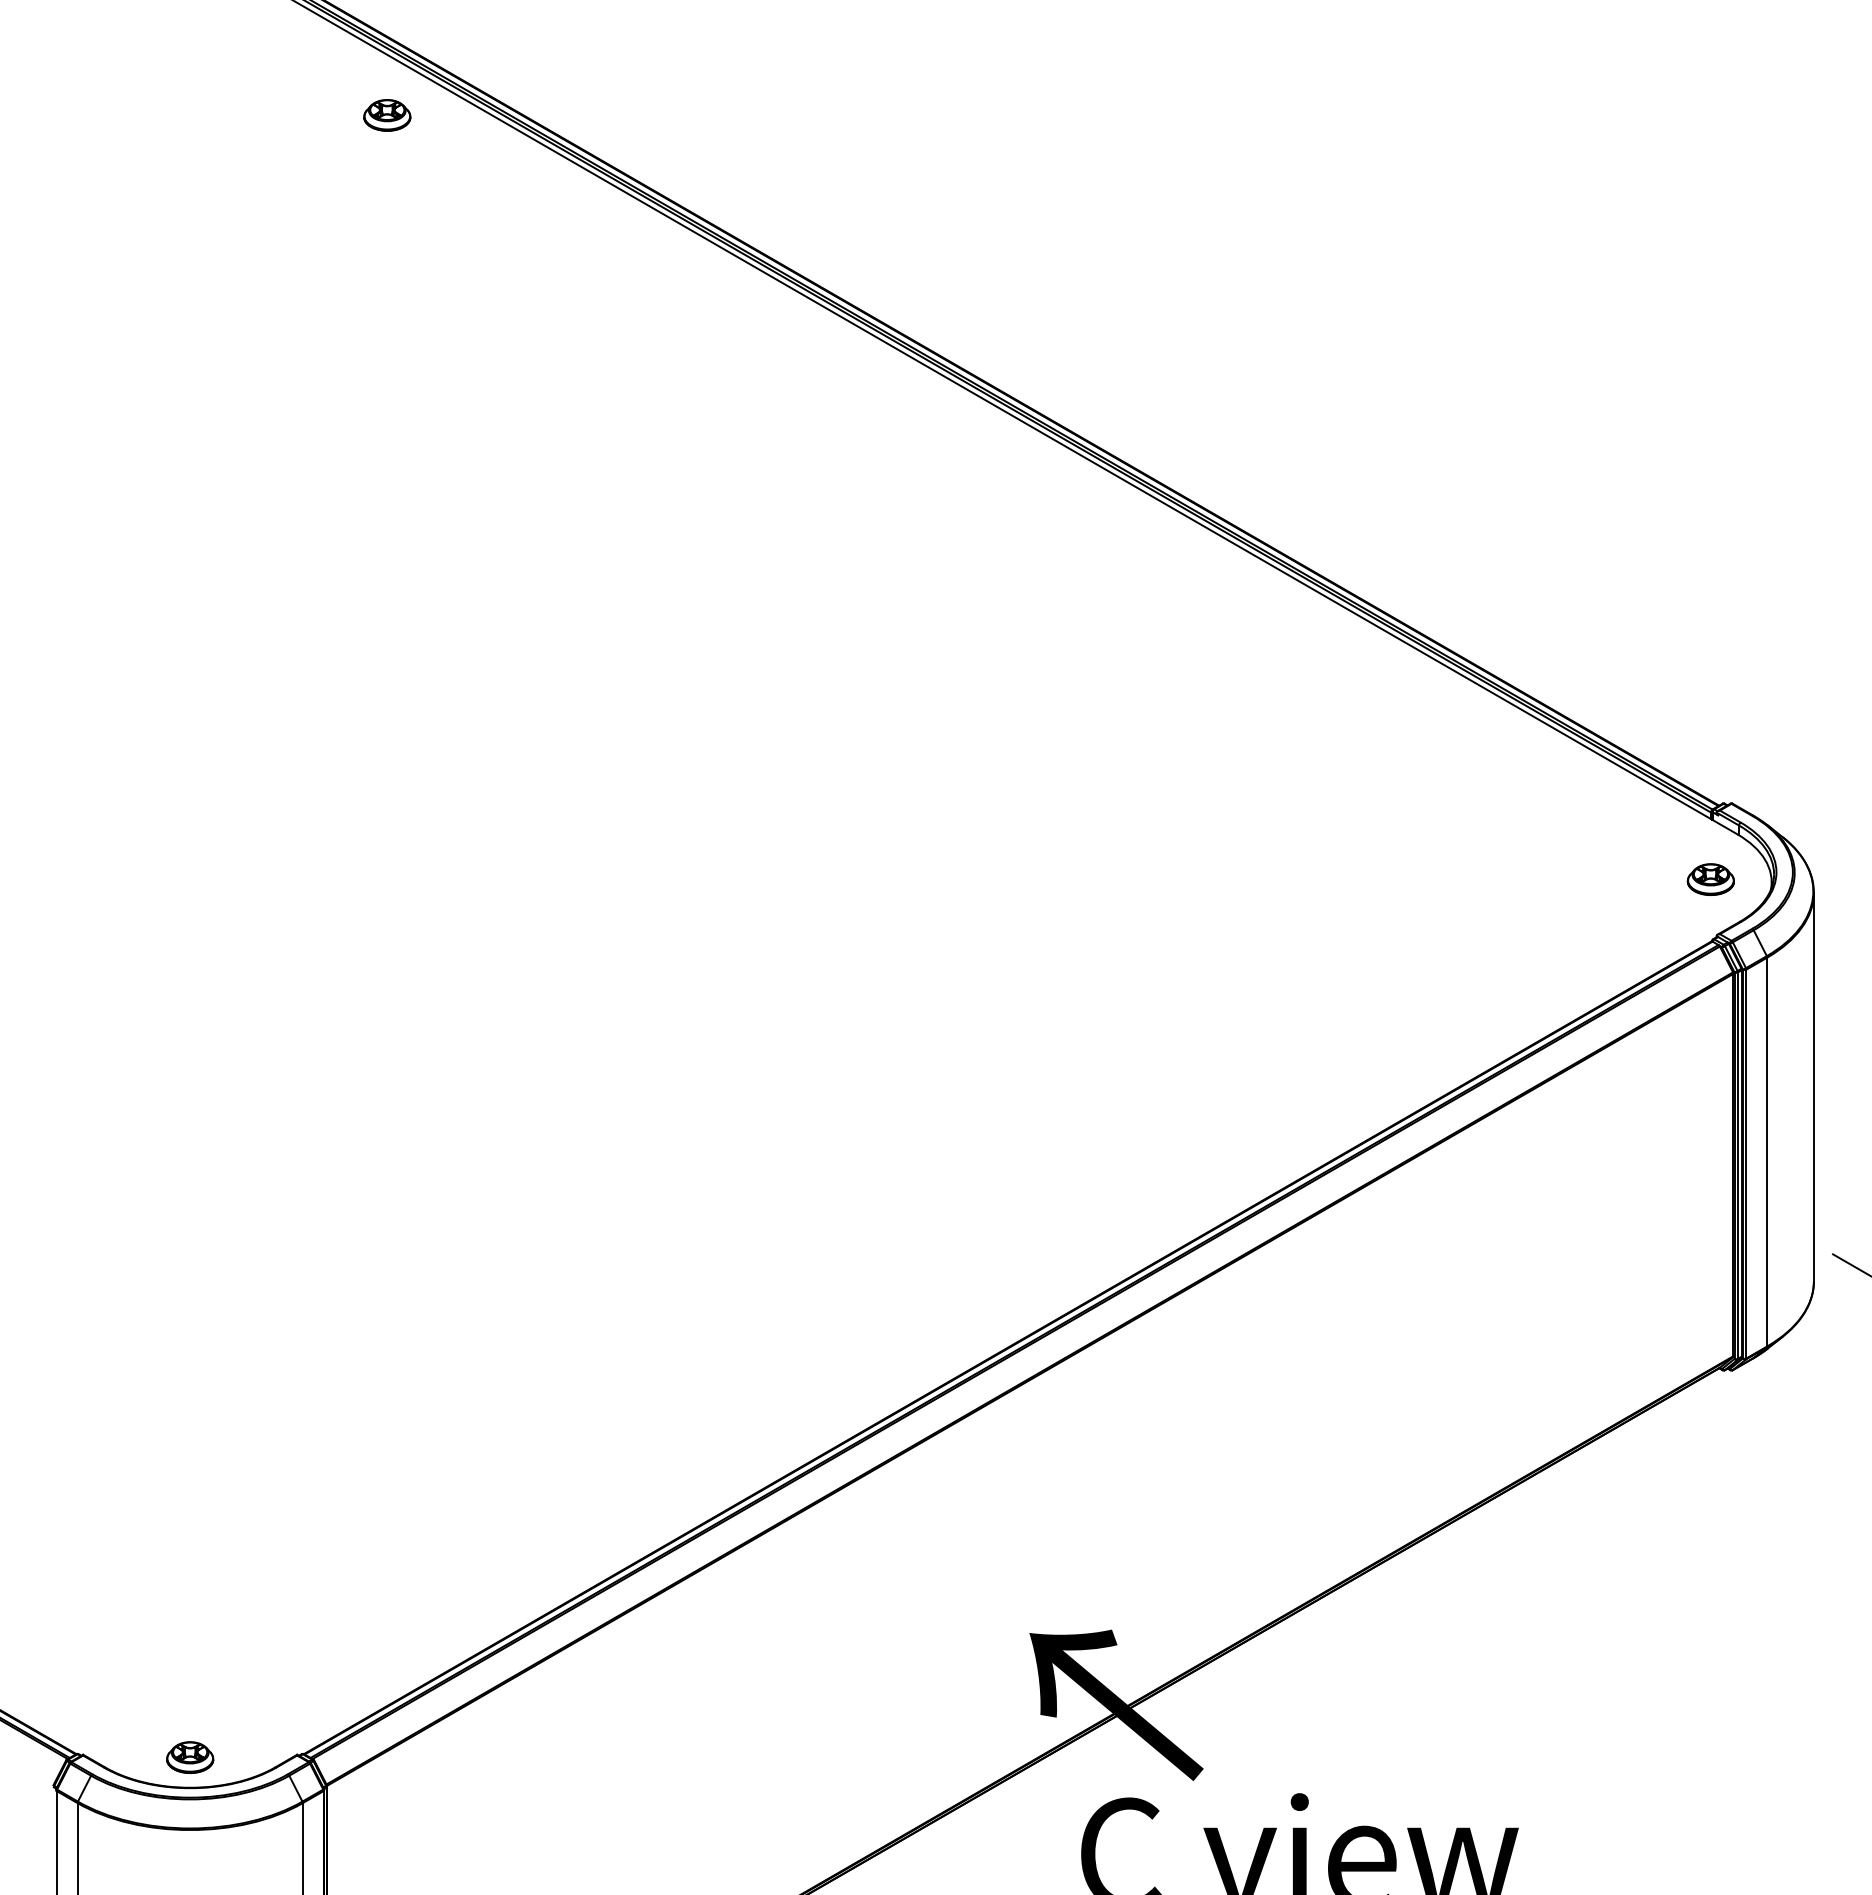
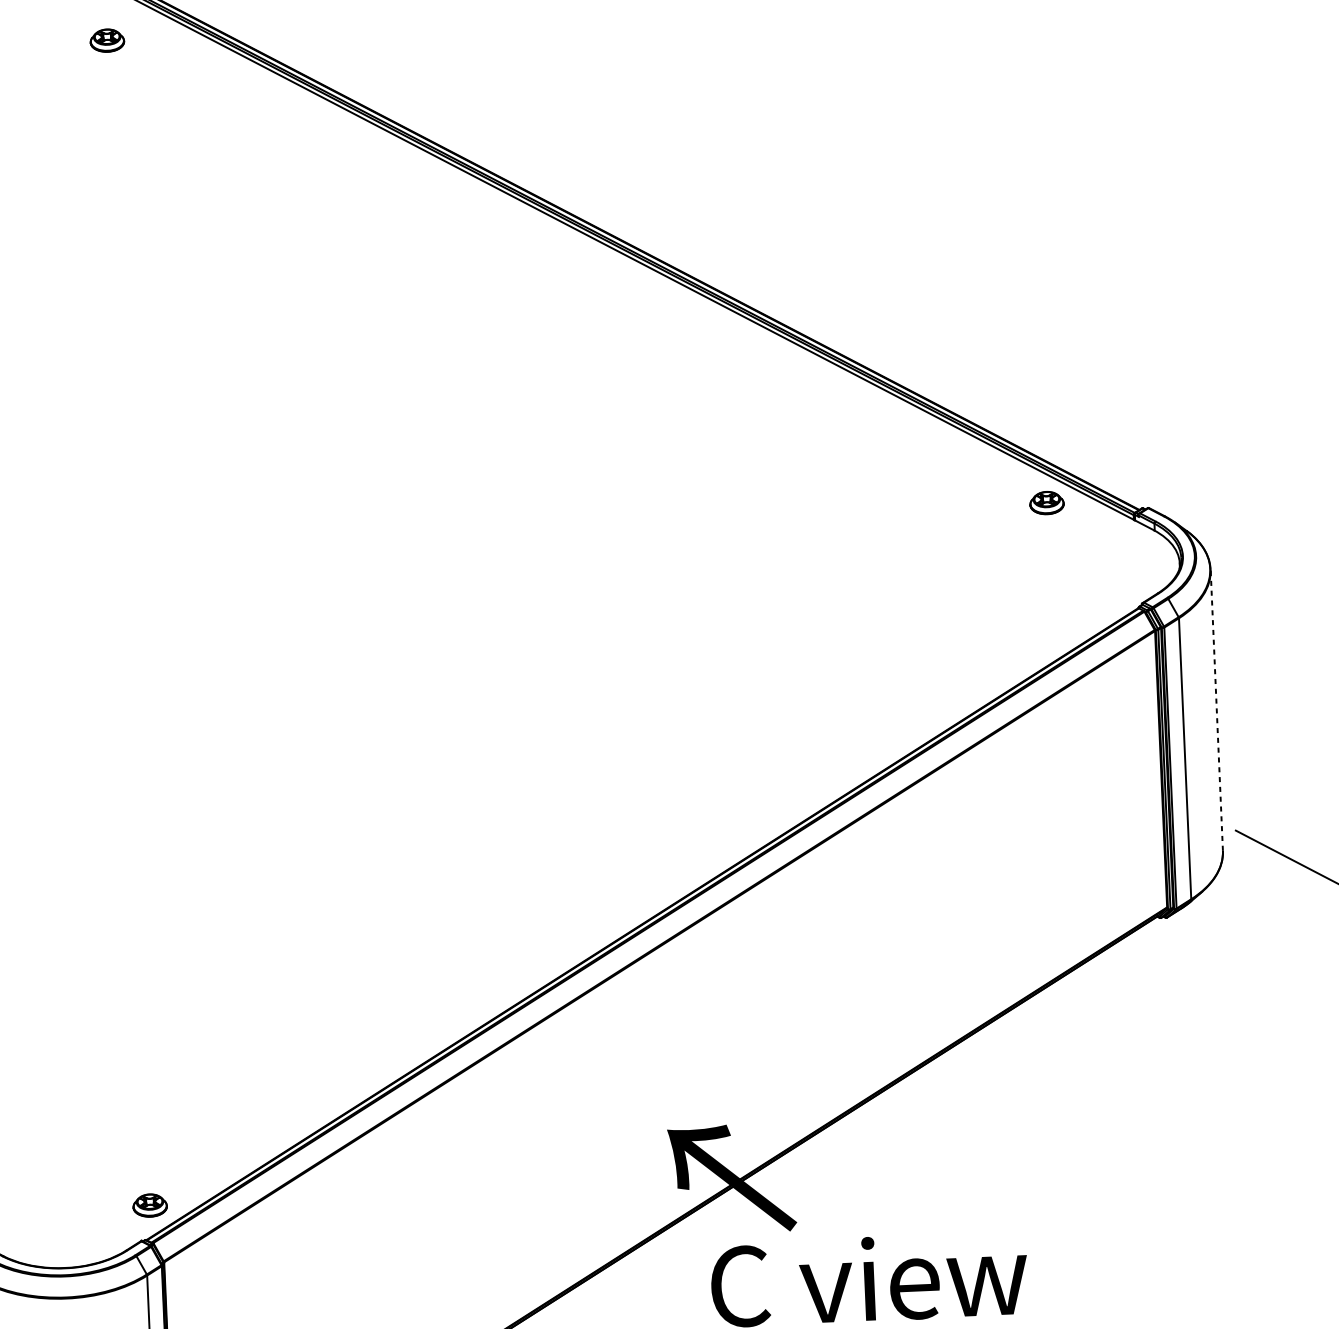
part: (387, 115) -> (107, 40), moved
part: (1710, 879) -> (1046, 502), moved
line: (1813, 1086) -> (1216, 709), solid -> dashed
part: (190, 1757) -> (150, 1205), moved

